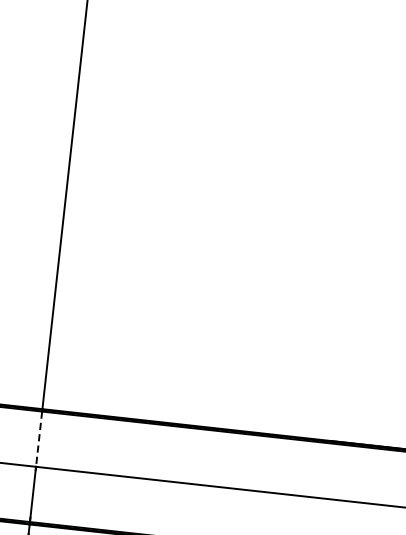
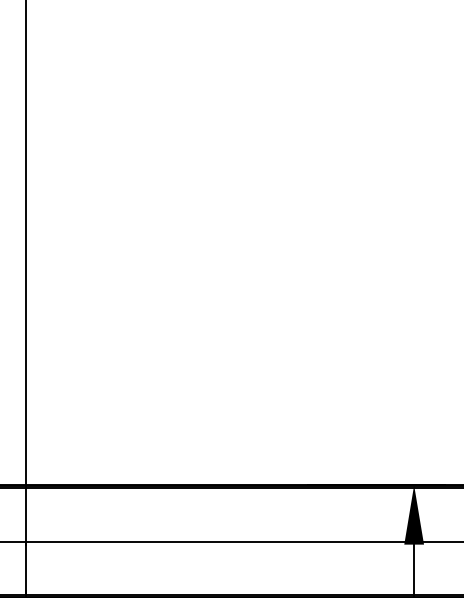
line: (38, 439) -> (25, 514), dashed -> solid

